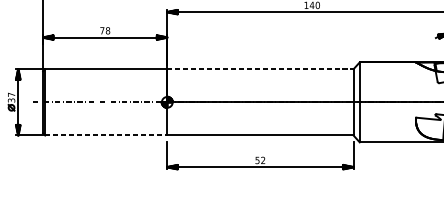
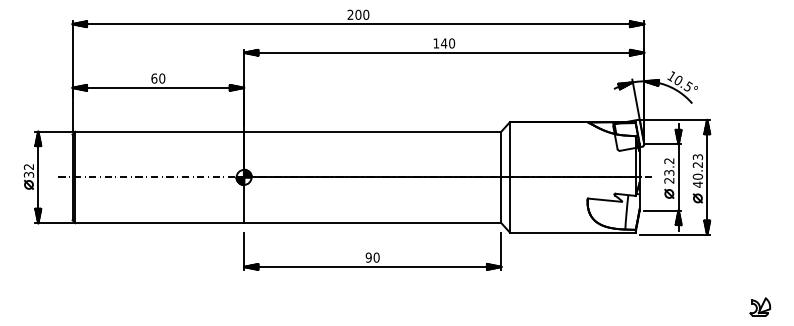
text: (105, 30) -> (158, 78), 78 -> 60
line: (260, 69) -> (372, 131), dashed -> solid
text: (11, 94) -> (28, 166), 37 -> 32
line: (106, 135) -> (160, 223), dashed -> solid
text: (260, 160) -> (372, 257), 52 -> 90

